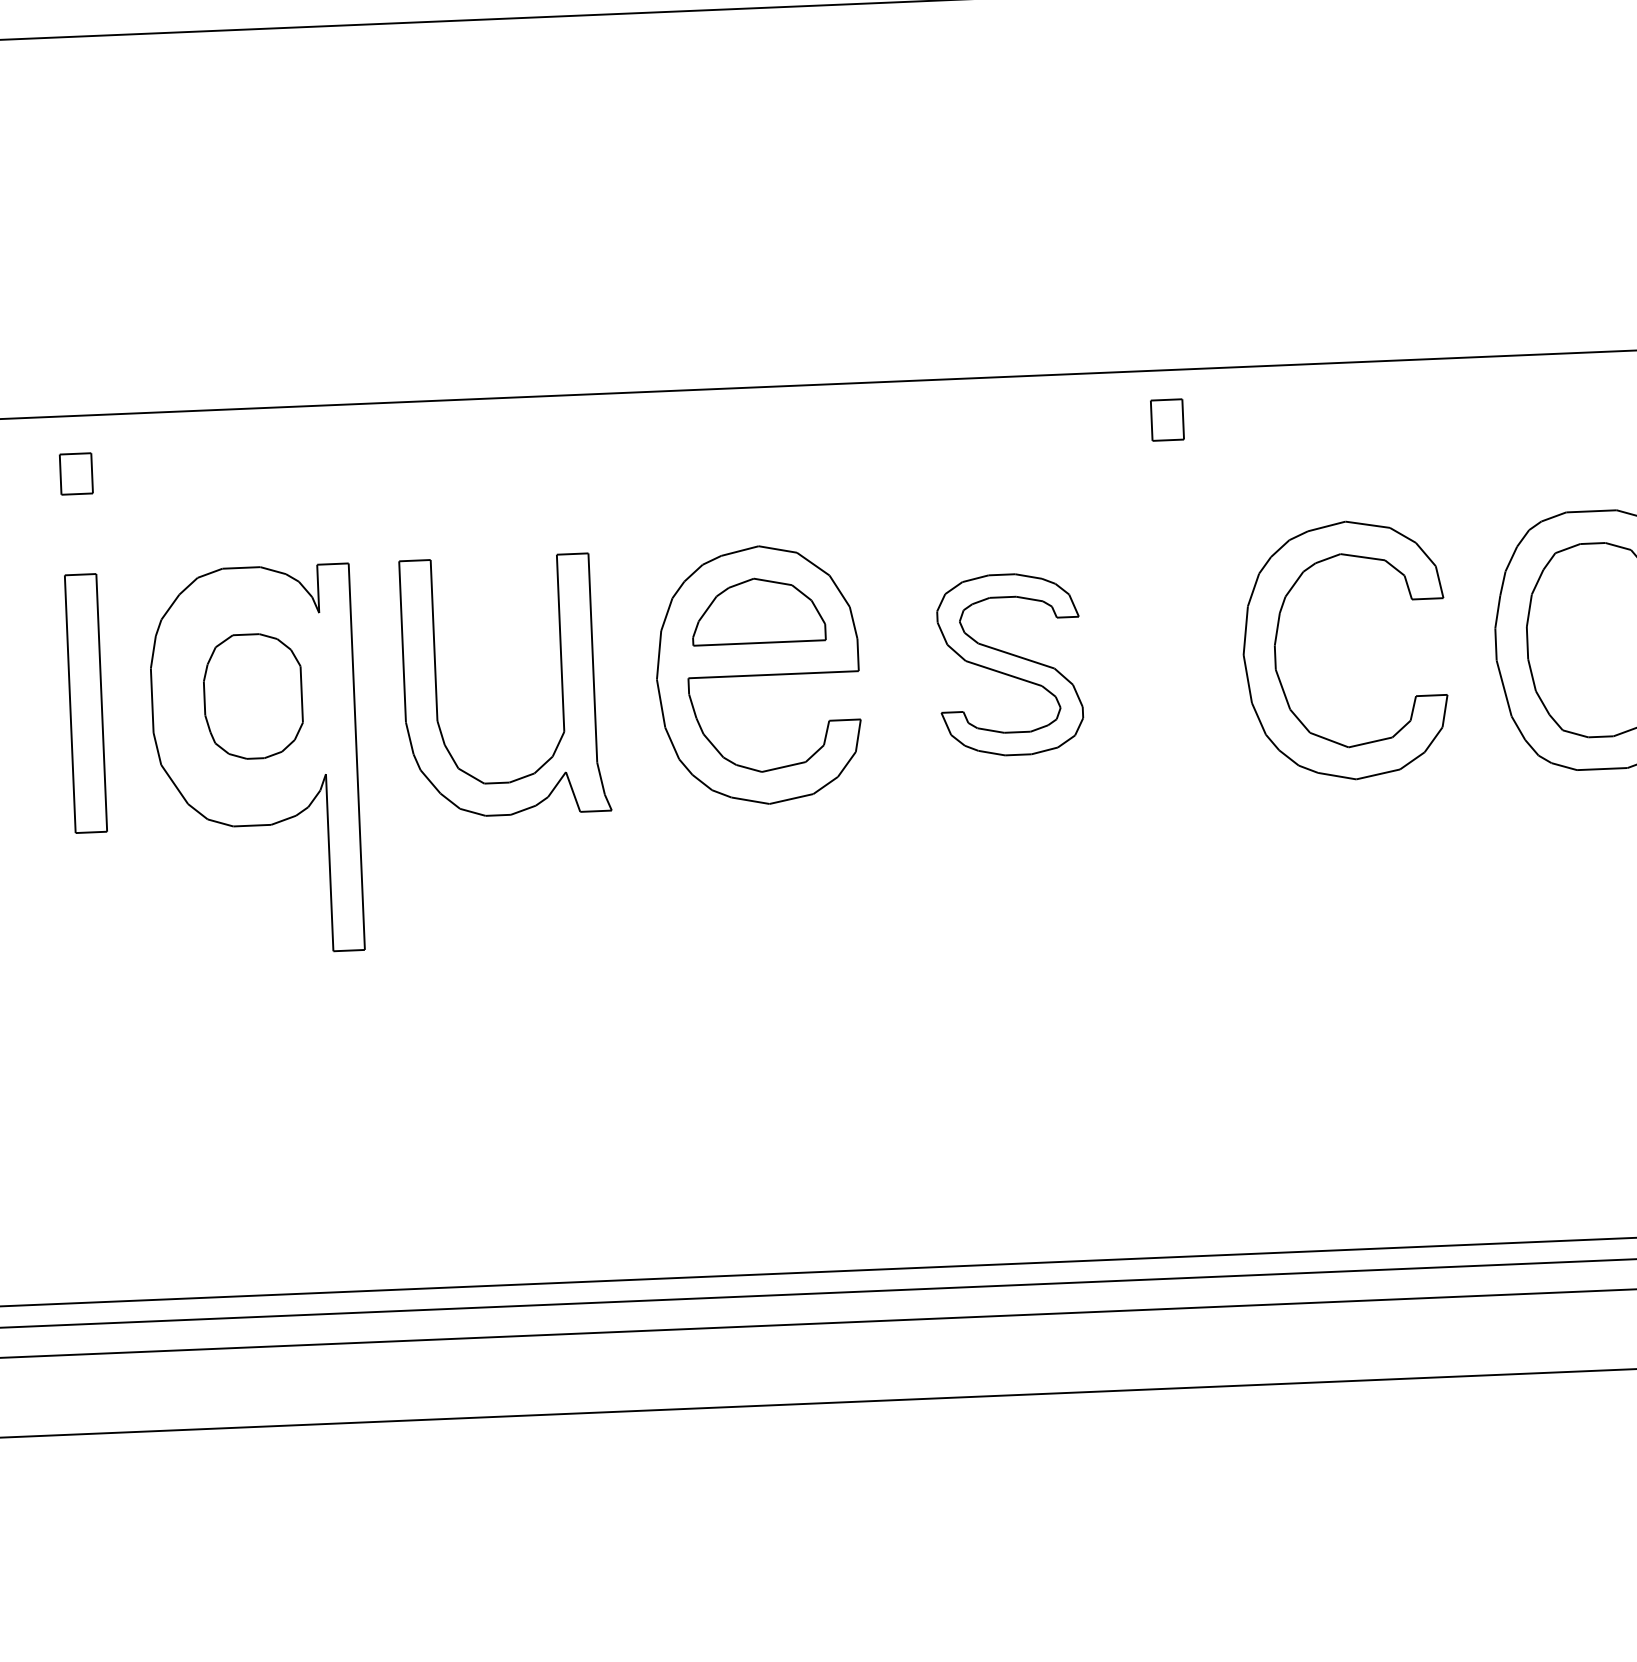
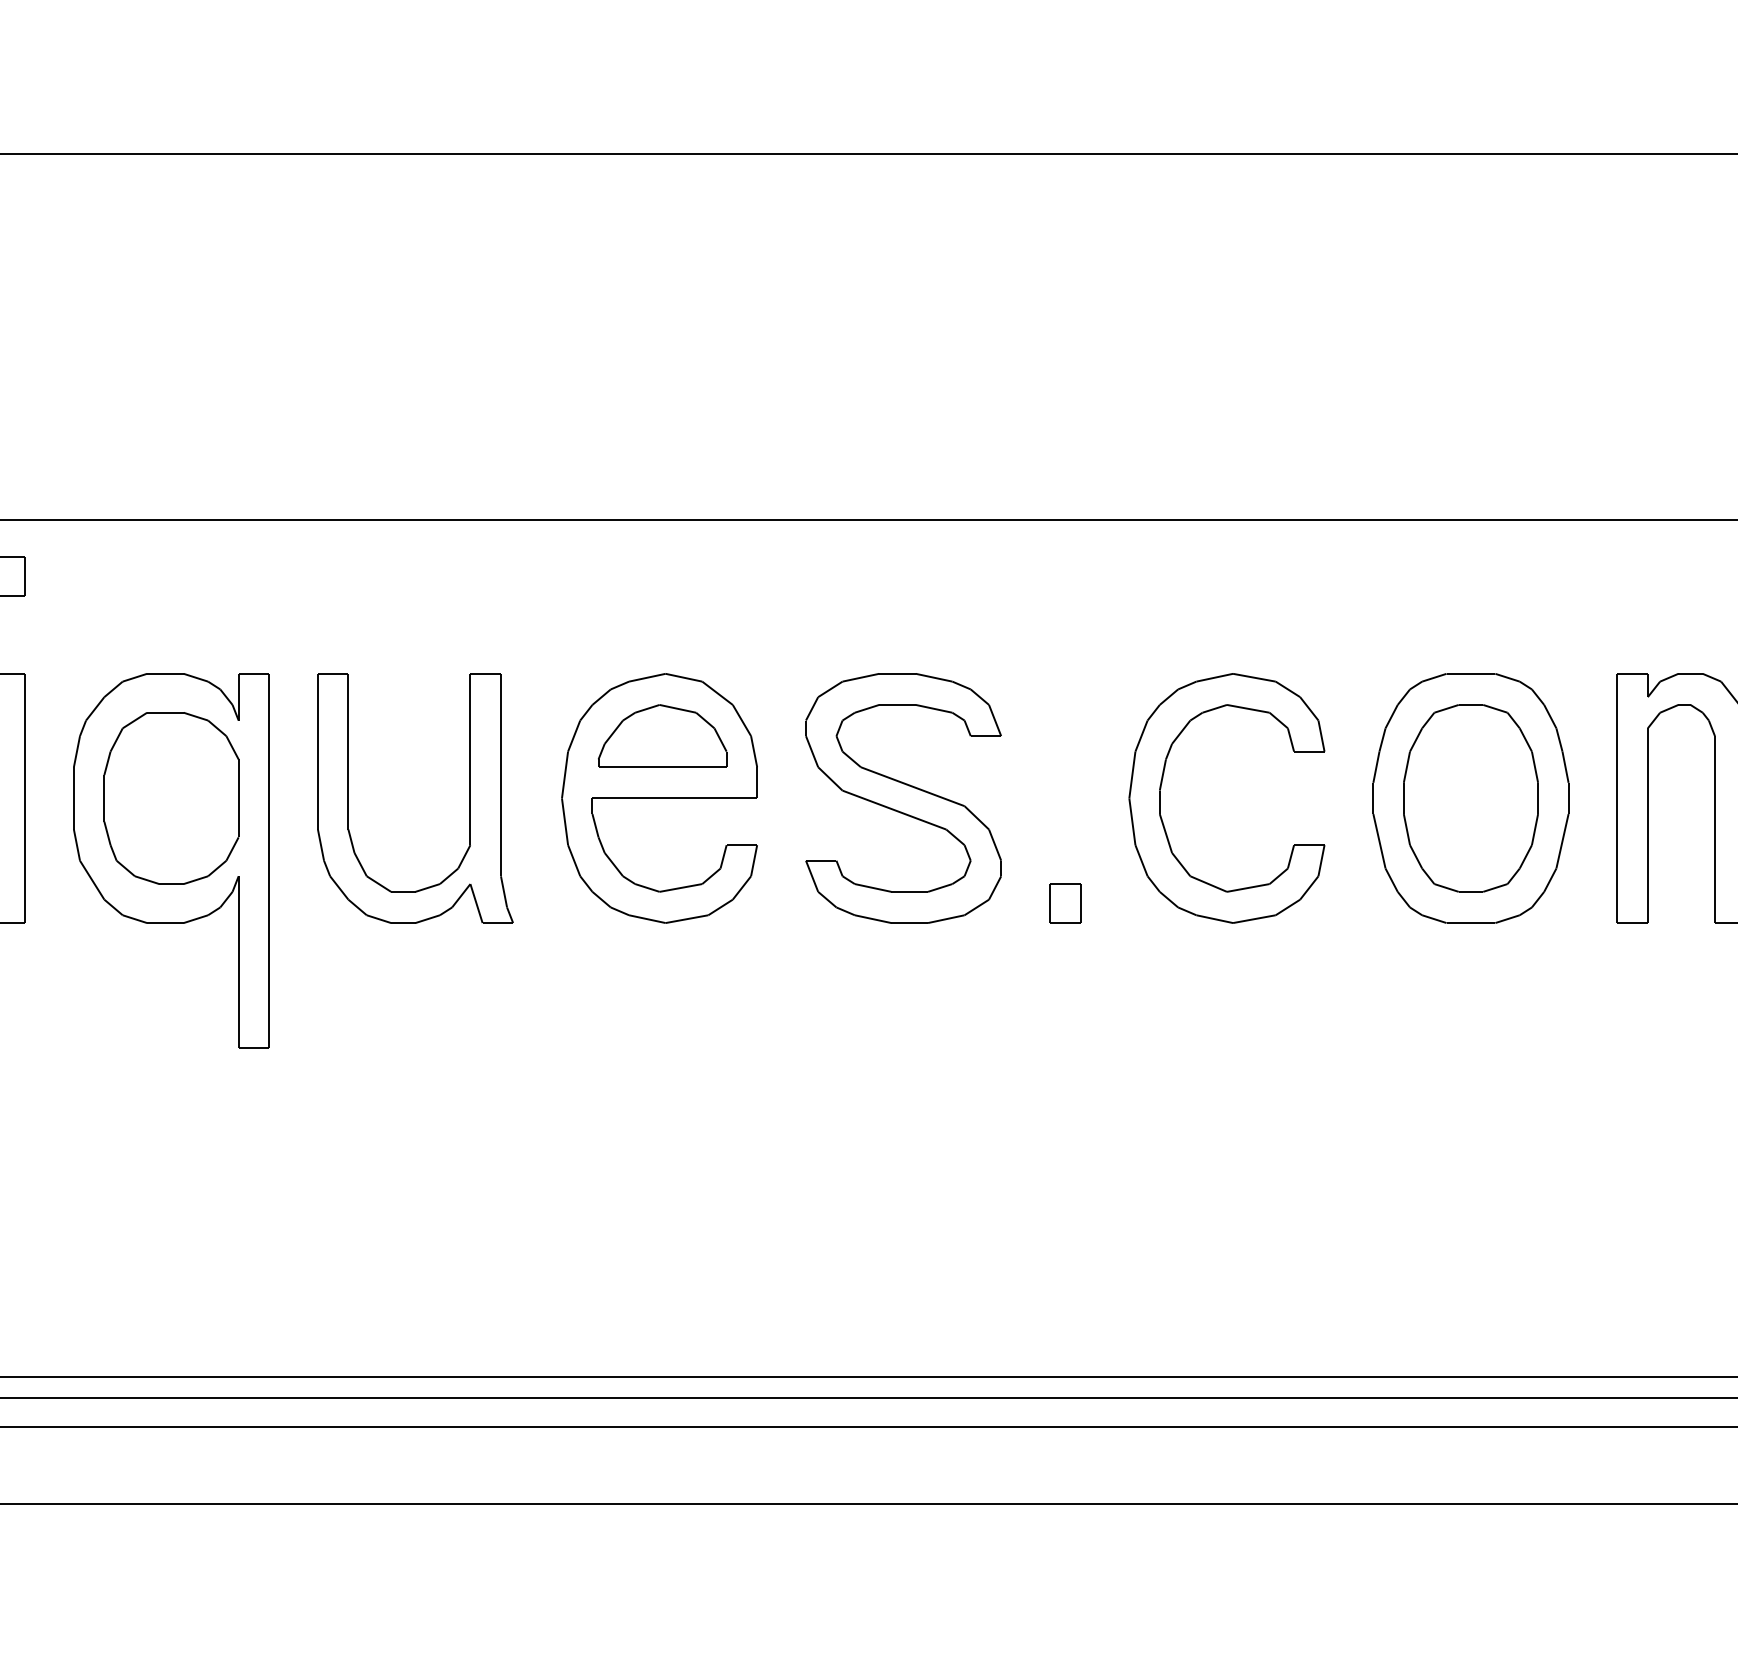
part: (1167, 419) -> (1065, 903), moved
part: (1010, 664) -> (903, 798), size x1.43
part: (253, 696) -> (171, 798), size x1.43

